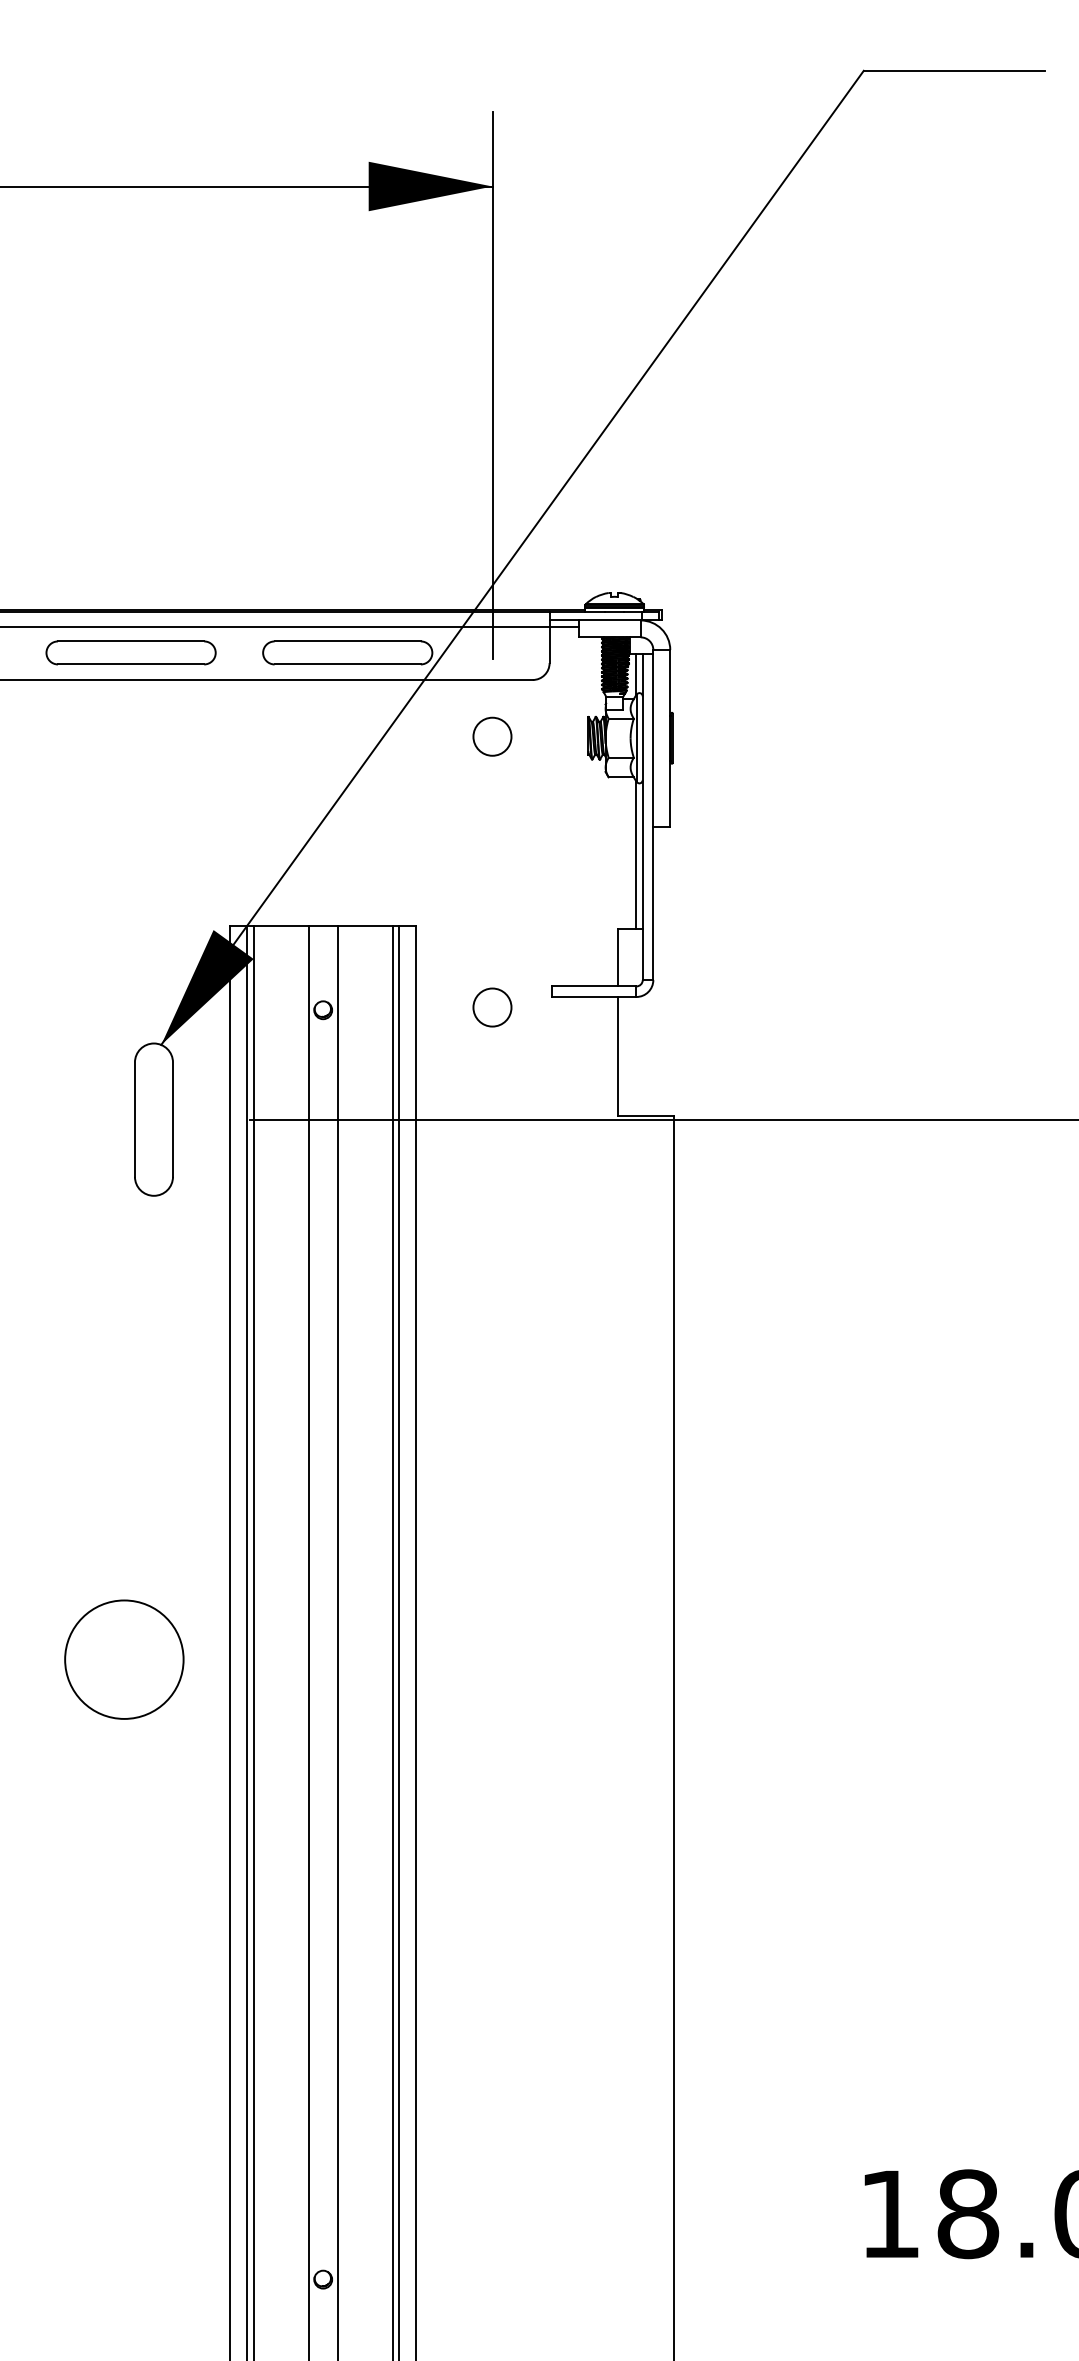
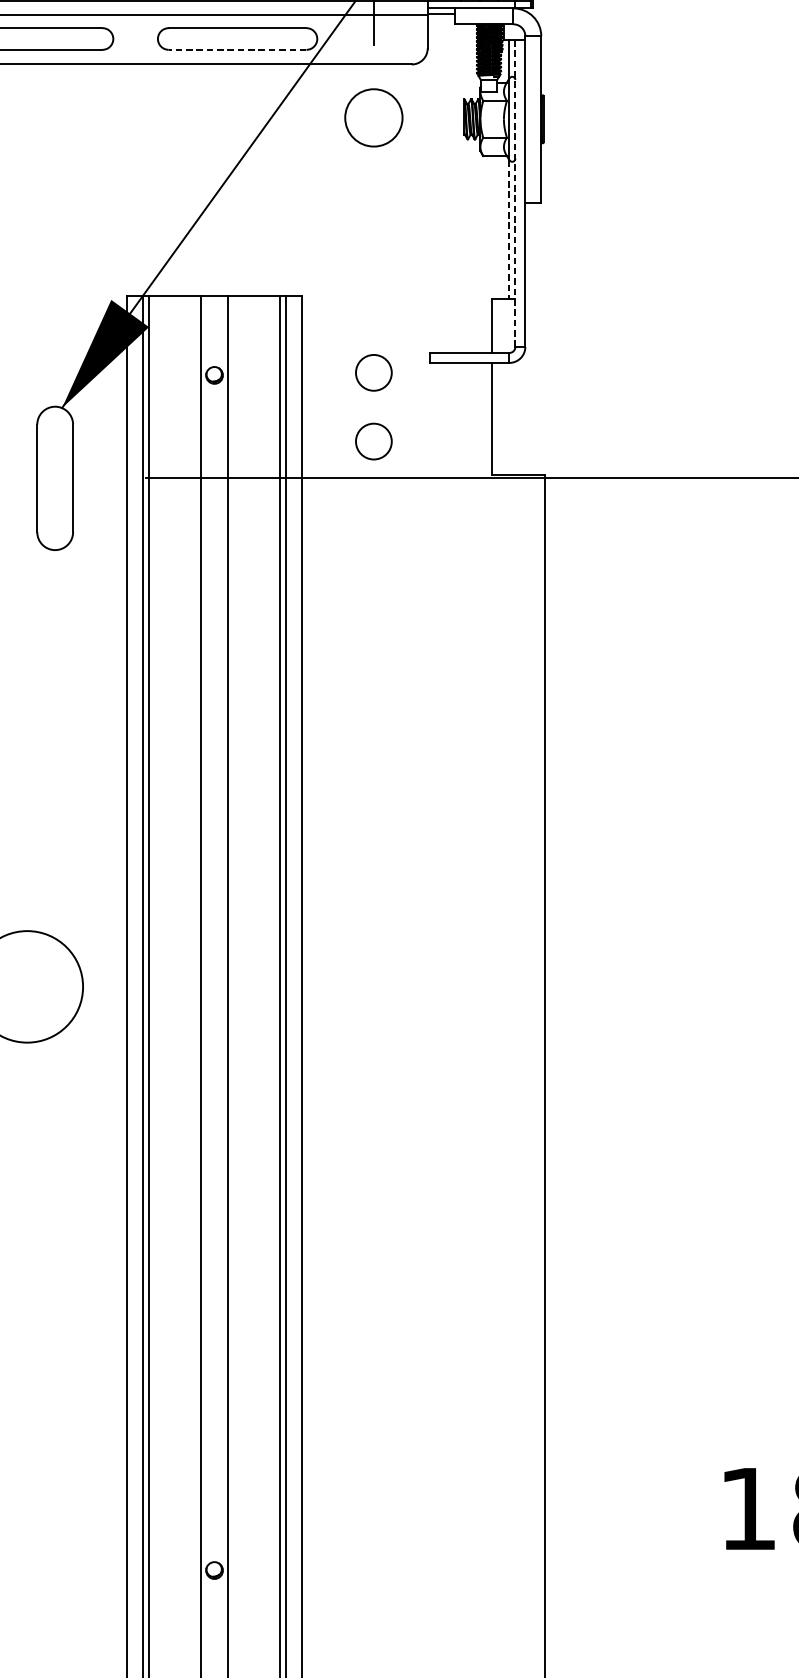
line: (347, 664) -> (237, 49), solid -> dashed
circle: (492, 736) -> (373, 117), size x1.6
line: (642, 817) -> (515, 193), solid -> dashed
line: (636, 855) -> (509, 229), solid -> dashed
circle: (492, 1080) -> (373, 441), added

